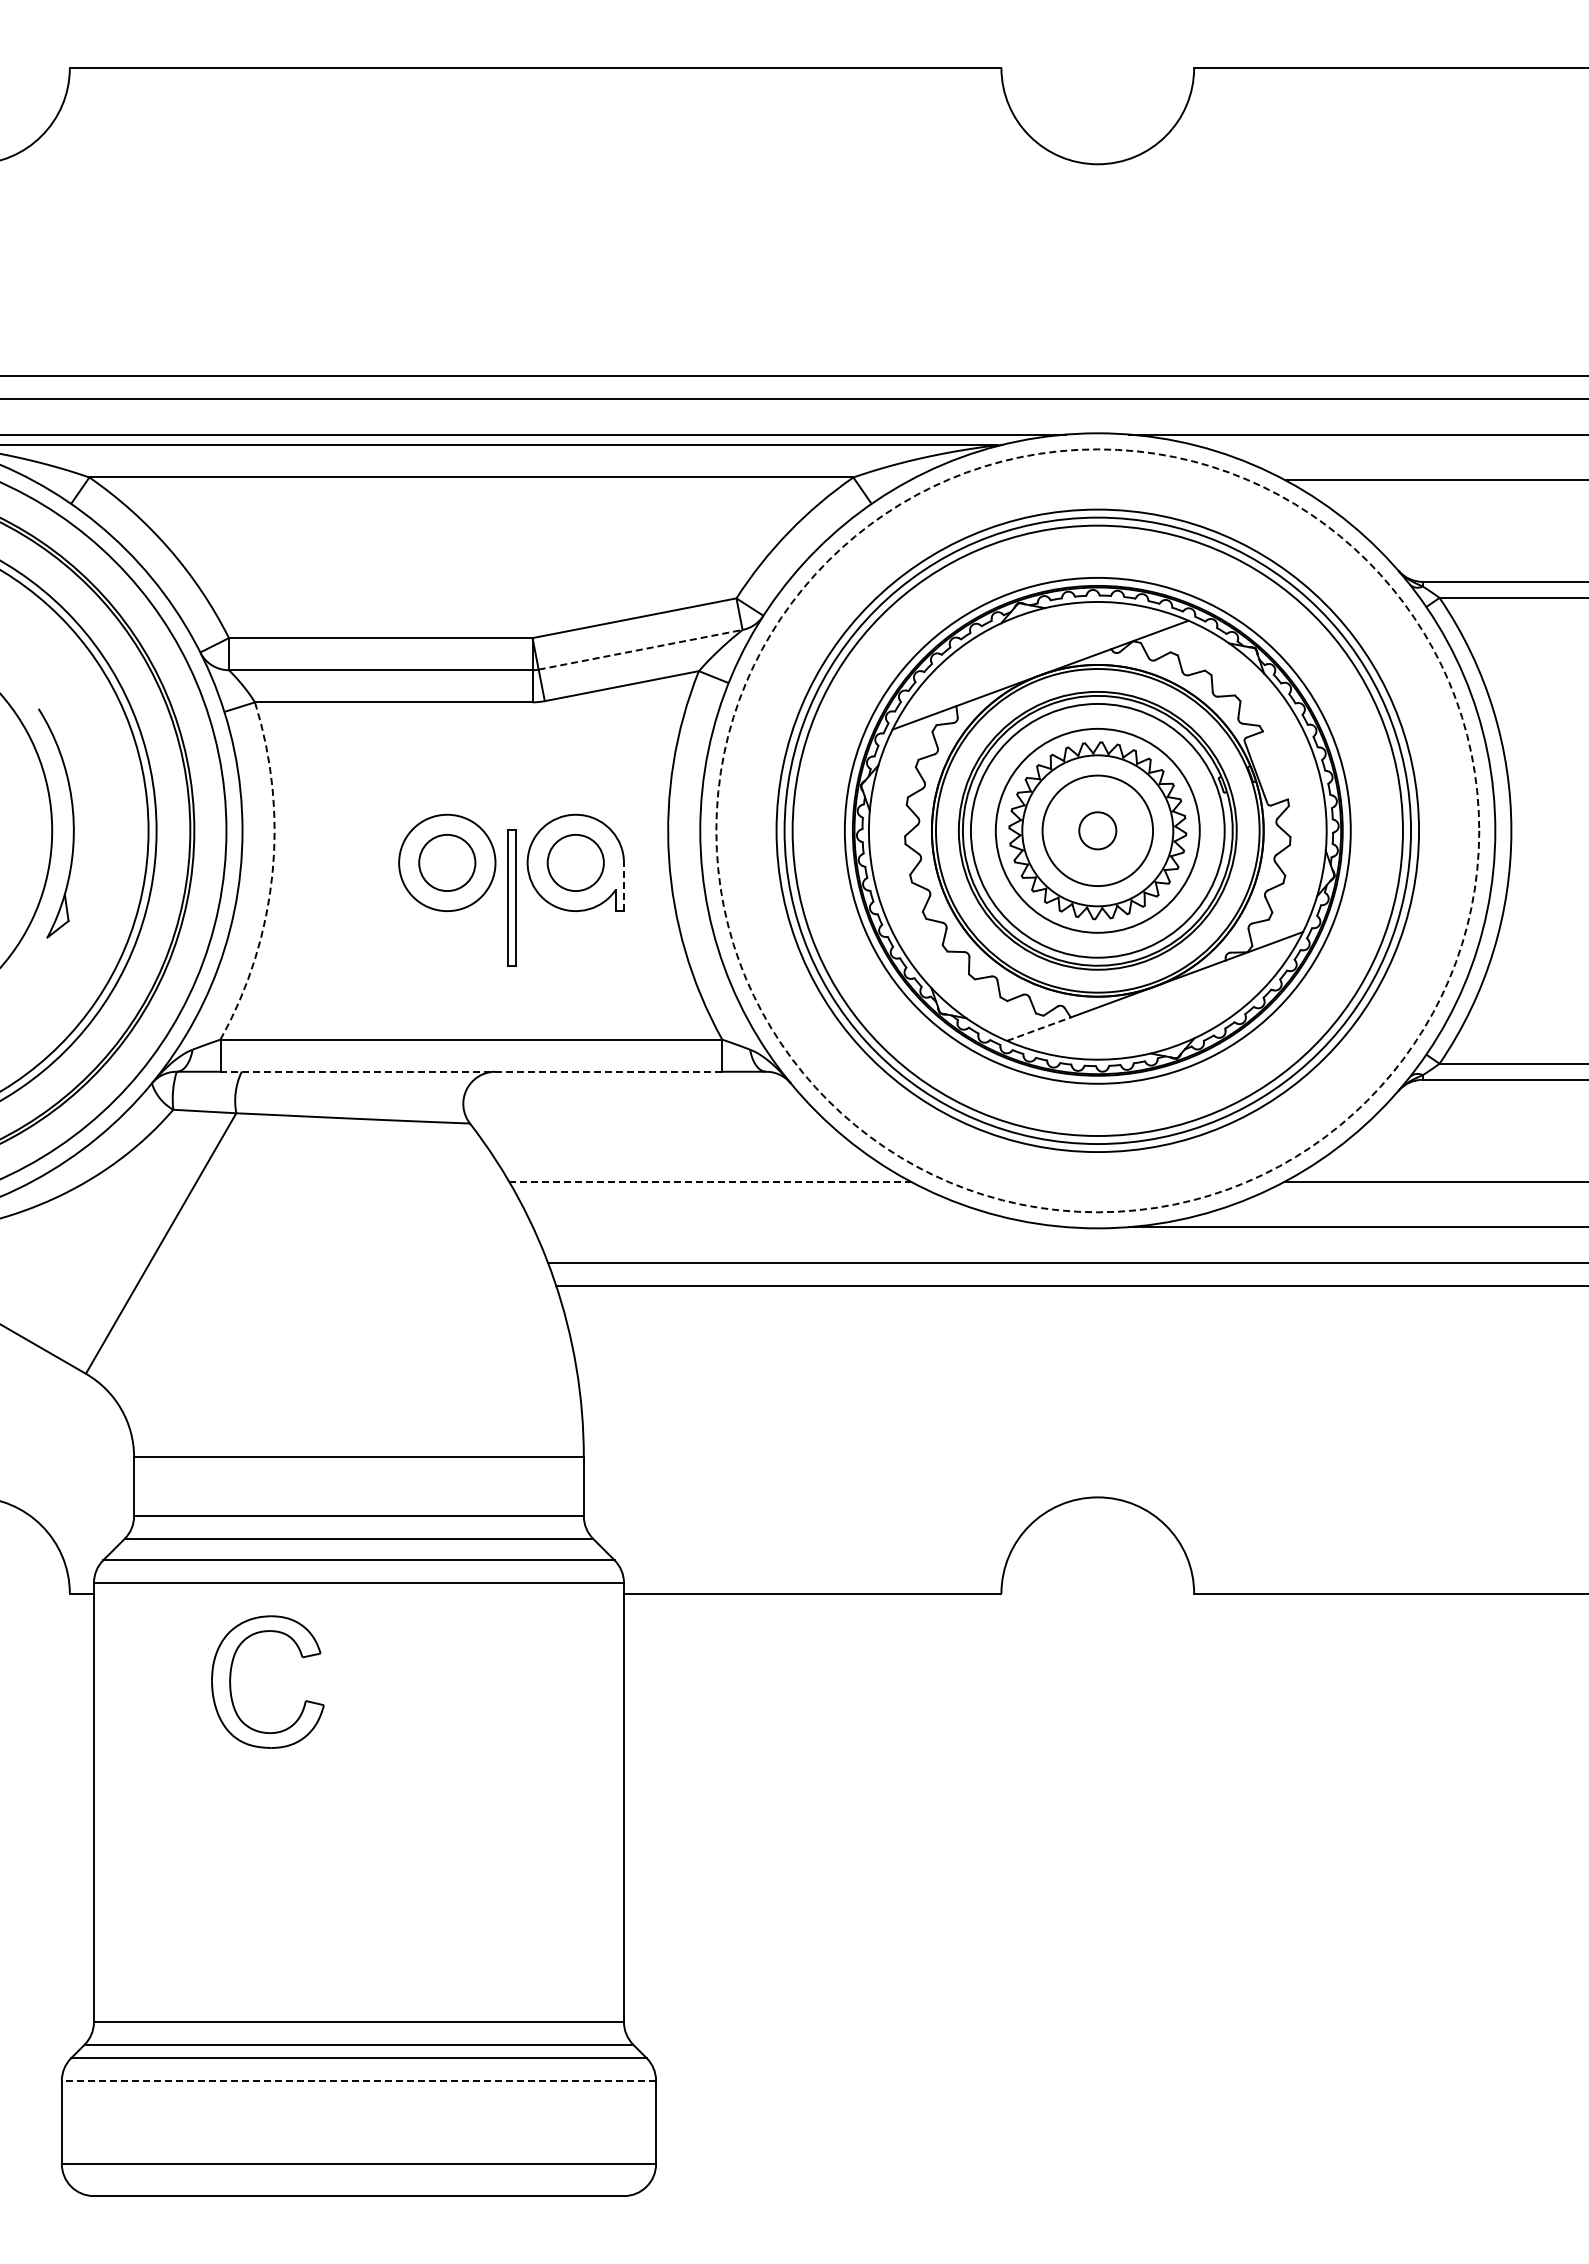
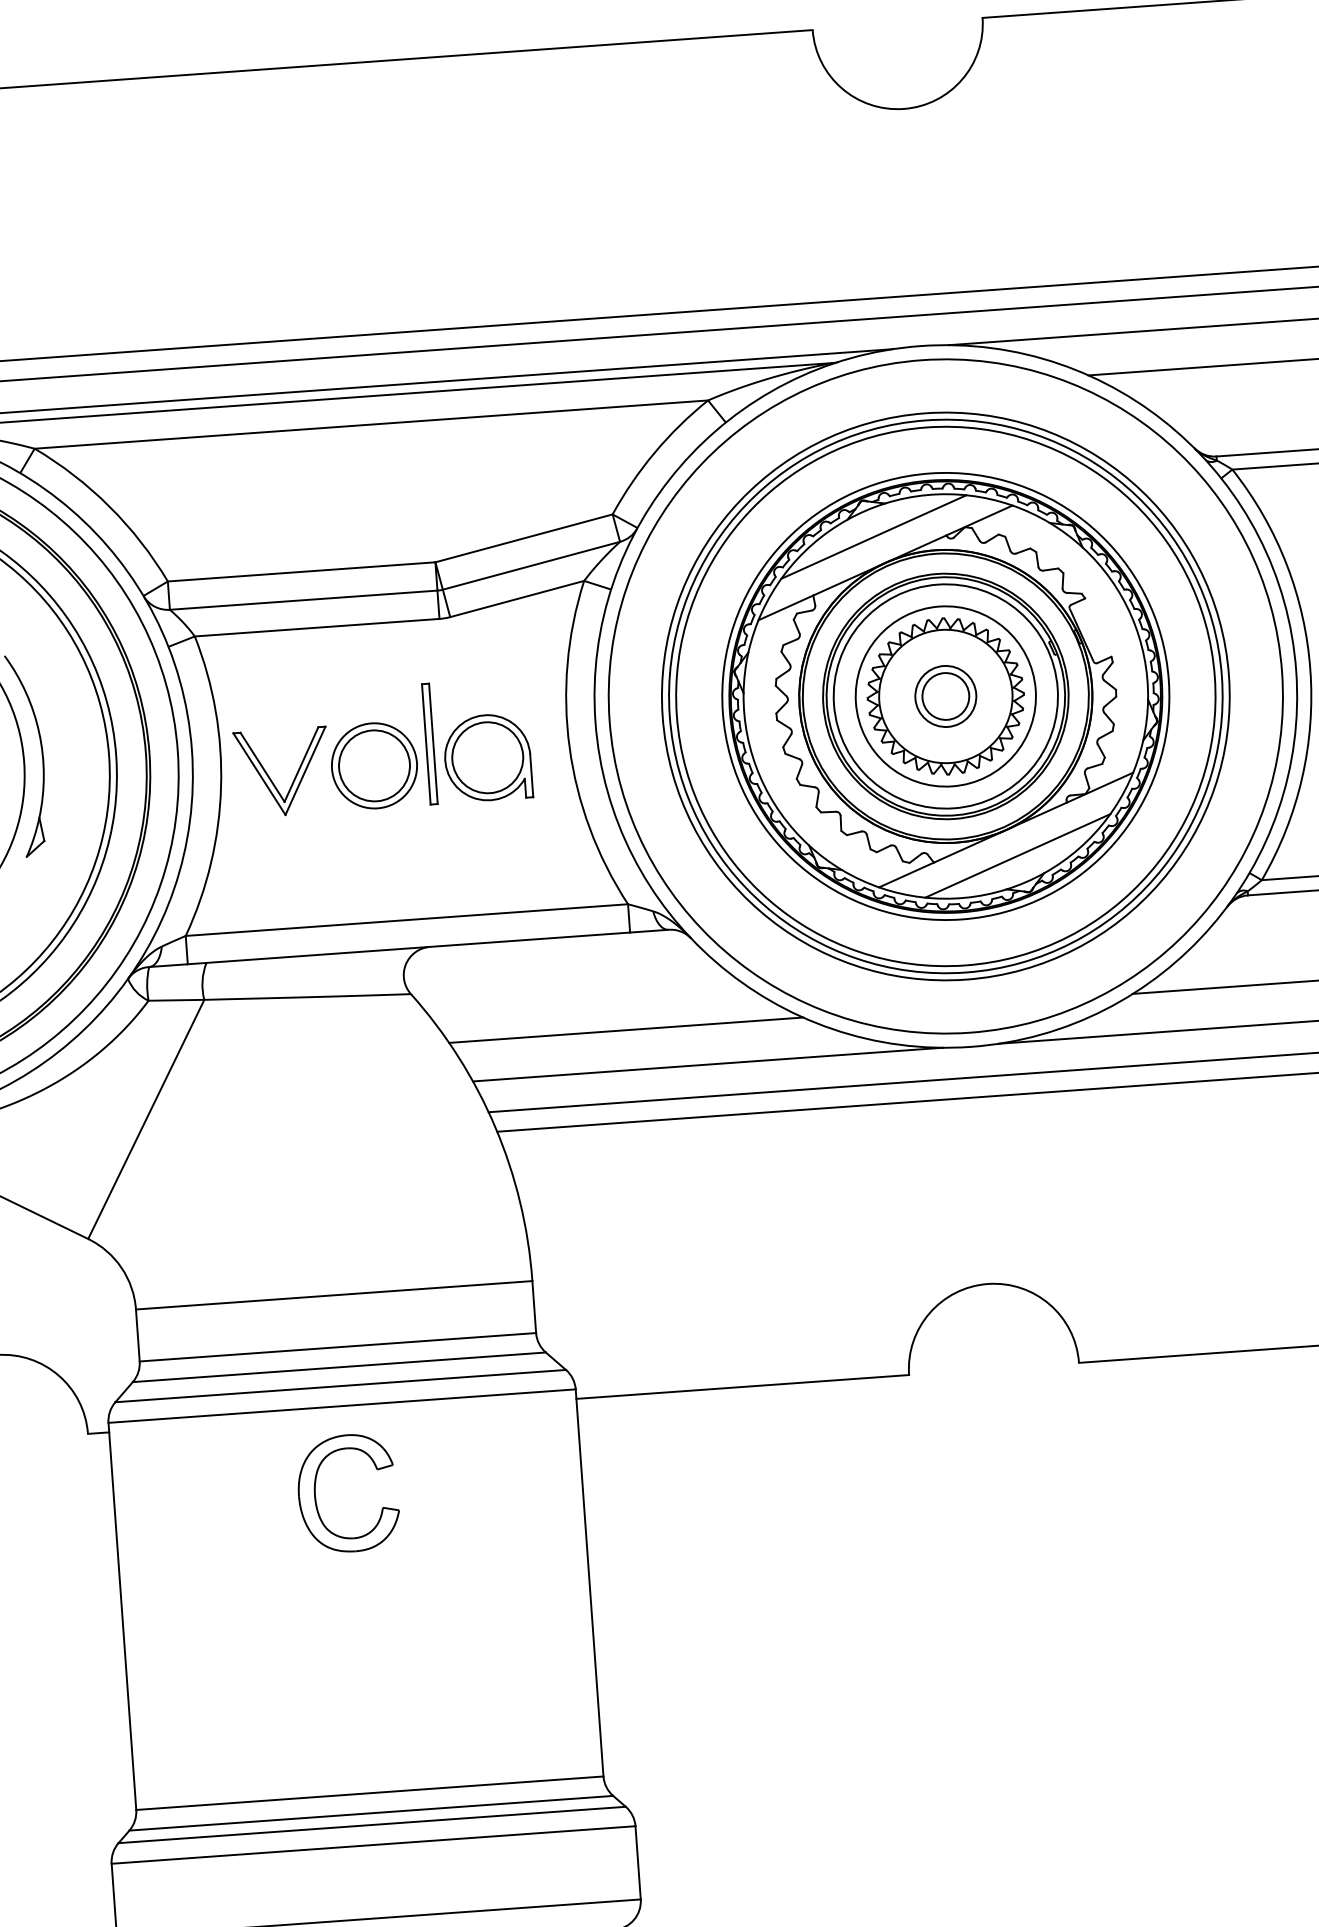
line: (1029, 644) -> (873, 536), added
line: (640, 649) -> (531, 565), dashed -> solid
circle: (1097, 830) -> (945, 696), dashed -> solid
circle: (1097, 830) -> (945, 696), size x0.62
circle: (1097, 830) -> (945, 696), size x1.43
circle: (447, 862) -> (374, 765), size x1.43
circle: (575, 862) -> (487, 757), size x1.43
part: (329, 869) -> (271, 779), added
arc: (272, 874) -> (221, 787), dashed -> solid
line: (623, 886) -> (531, 775), dashed -> solid
part: (511, 897) -> (429, 743), moved
line: (1165, 1016) -> (1017, 855), added
line: (1039, 1029) -> (907, 875), dashed -> solid
line: (471, 1071) -> (409, 948), dashed -> solid
line: (710, 1181) -> (626, 1030), dashed -> solid
line: (799, 1227) -> (707, 1064), added
part: (231, 1678) -> (316, 1492), moved
line: (358, 2080) -> (373, 1844), dashed -> solid

